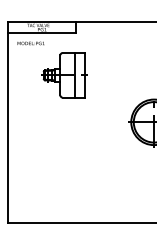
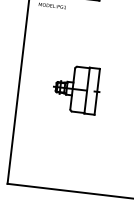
part: (64, 75) -> (76, 89), moved

